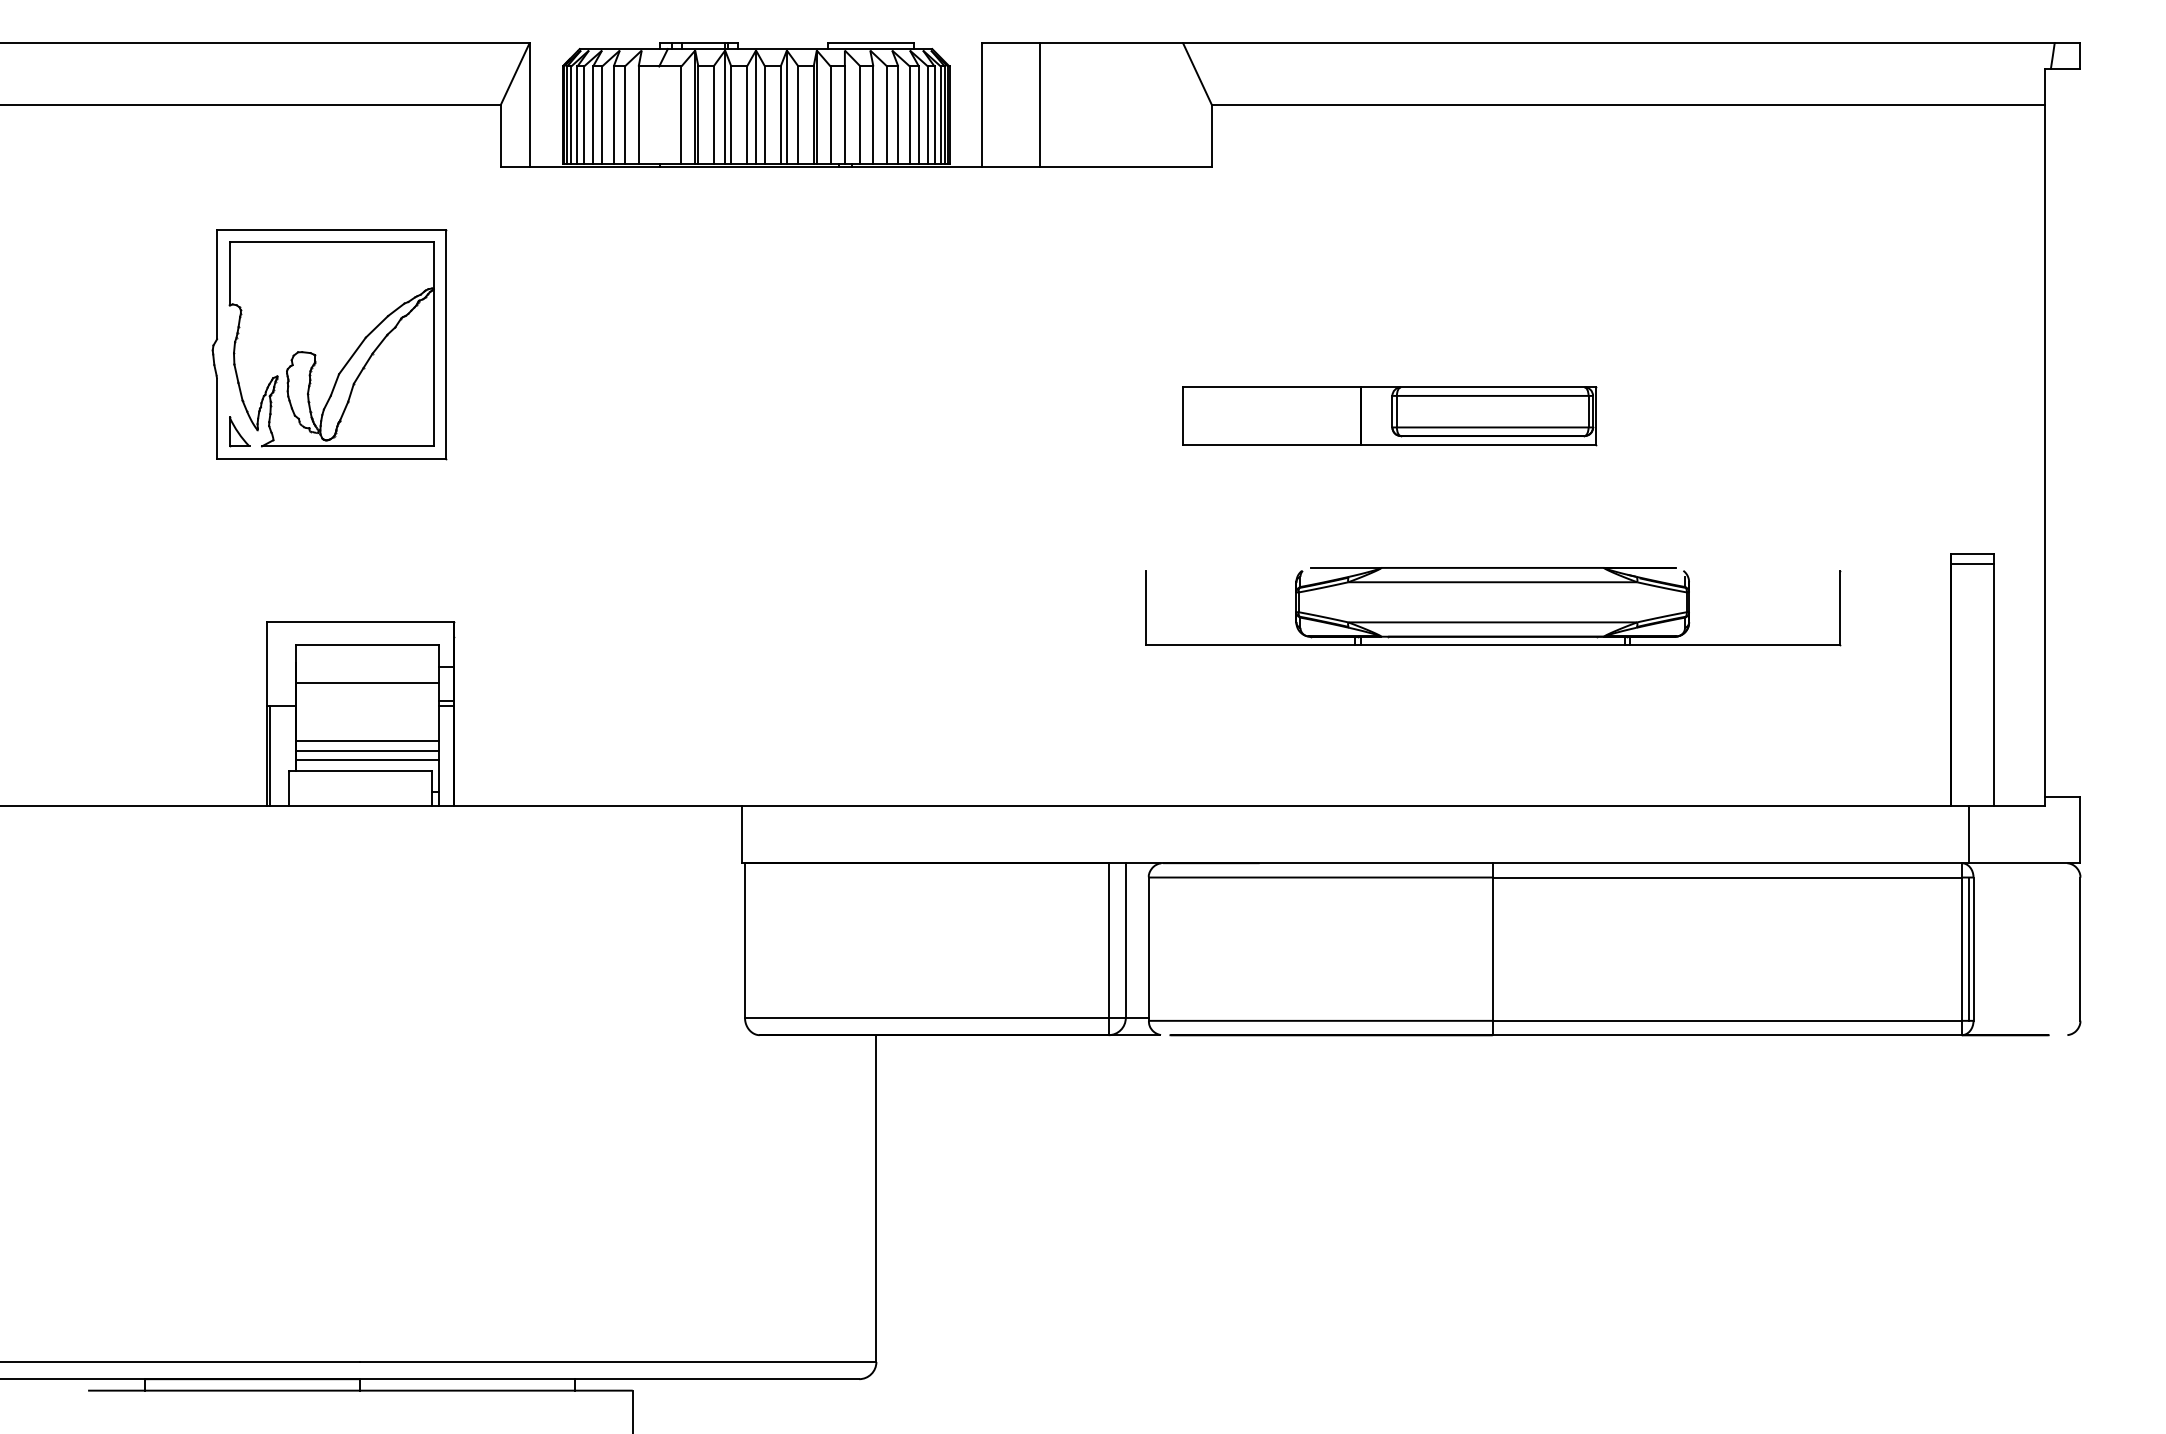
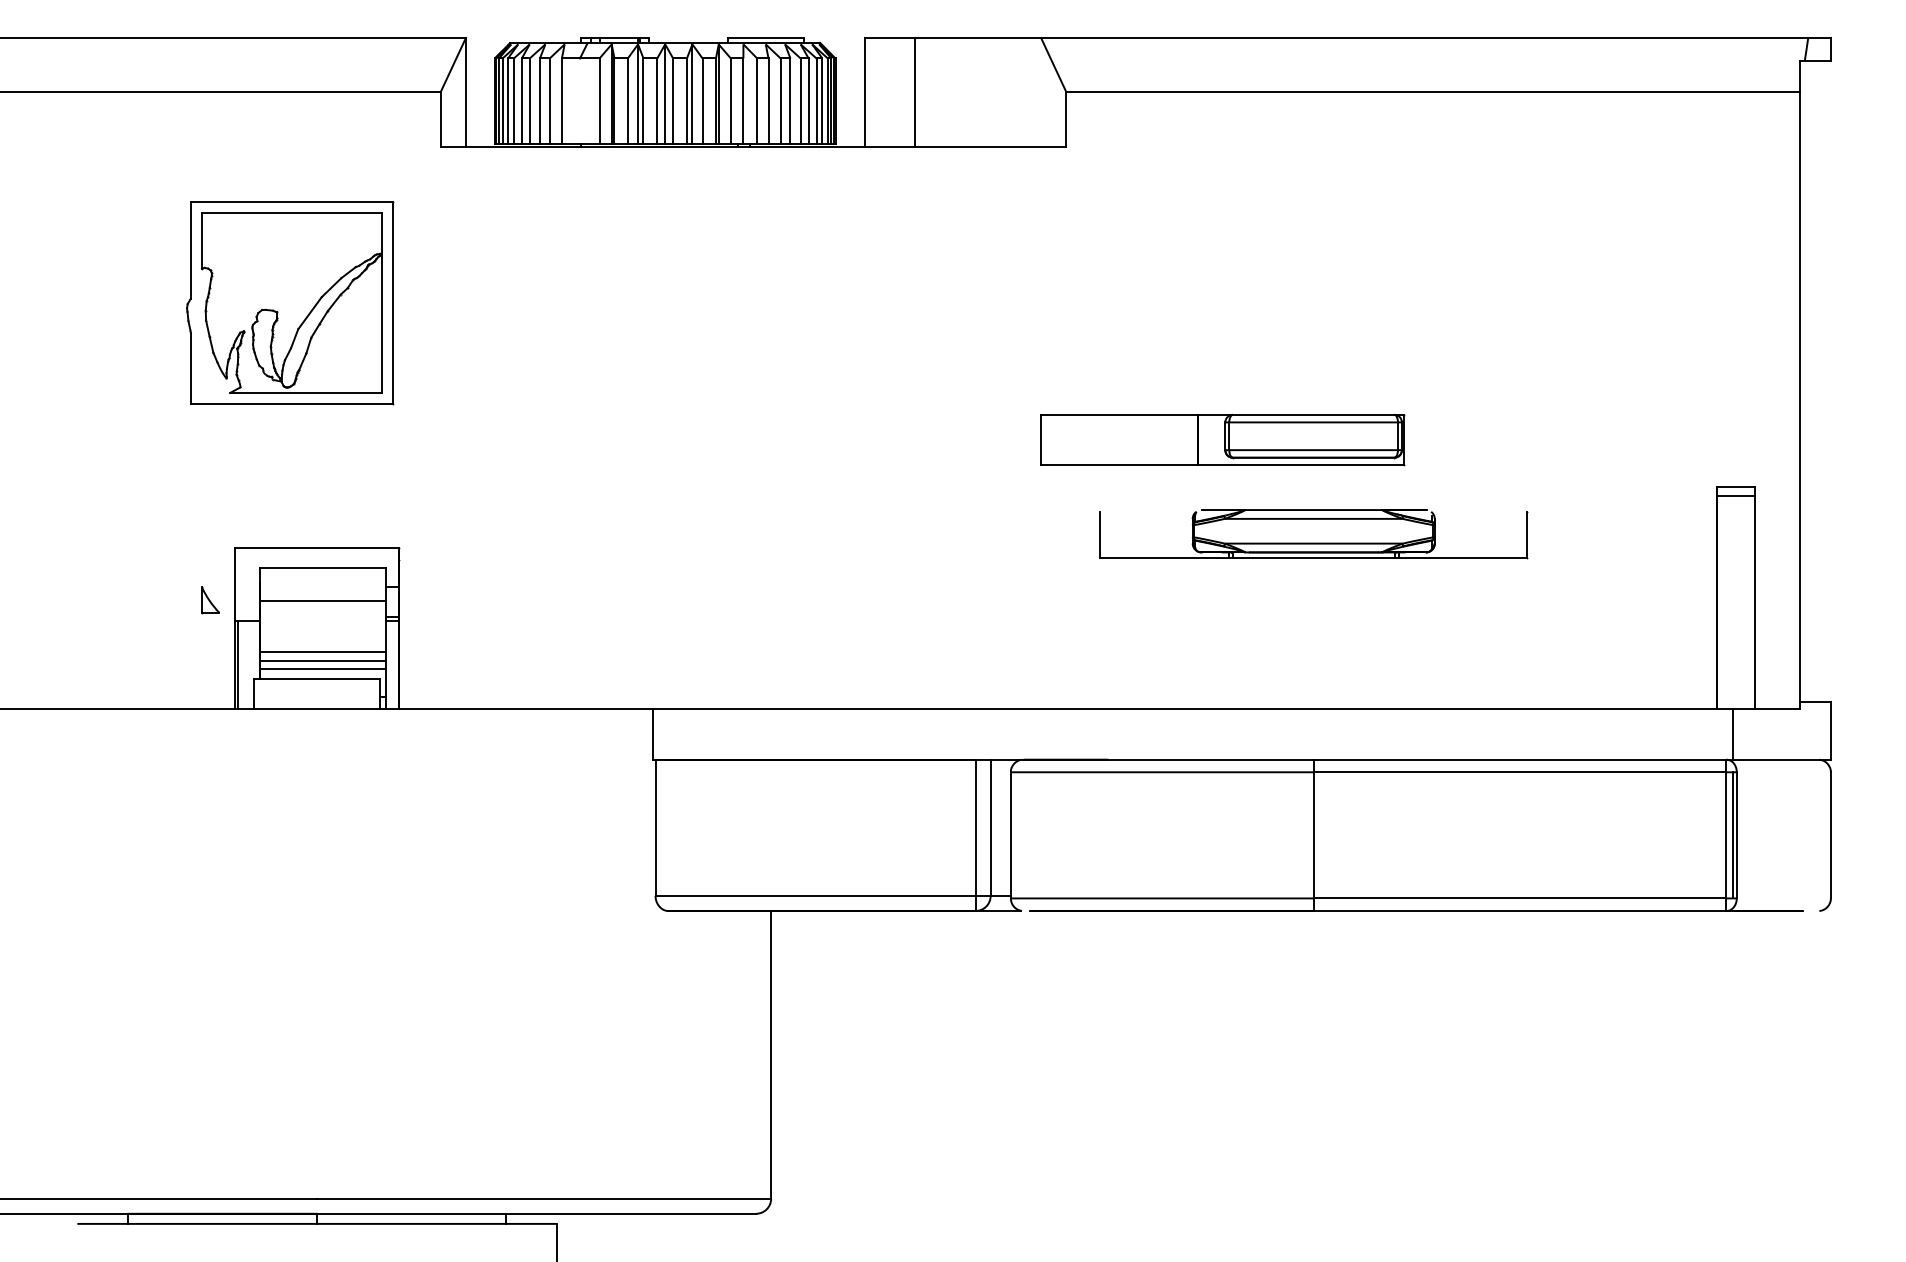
part: (1389, 415) -> (1222, 439), moved
part: (239, 432) -> (210, 600), moved
part: (1492, 606) -> (1313, 533), size x0.7

